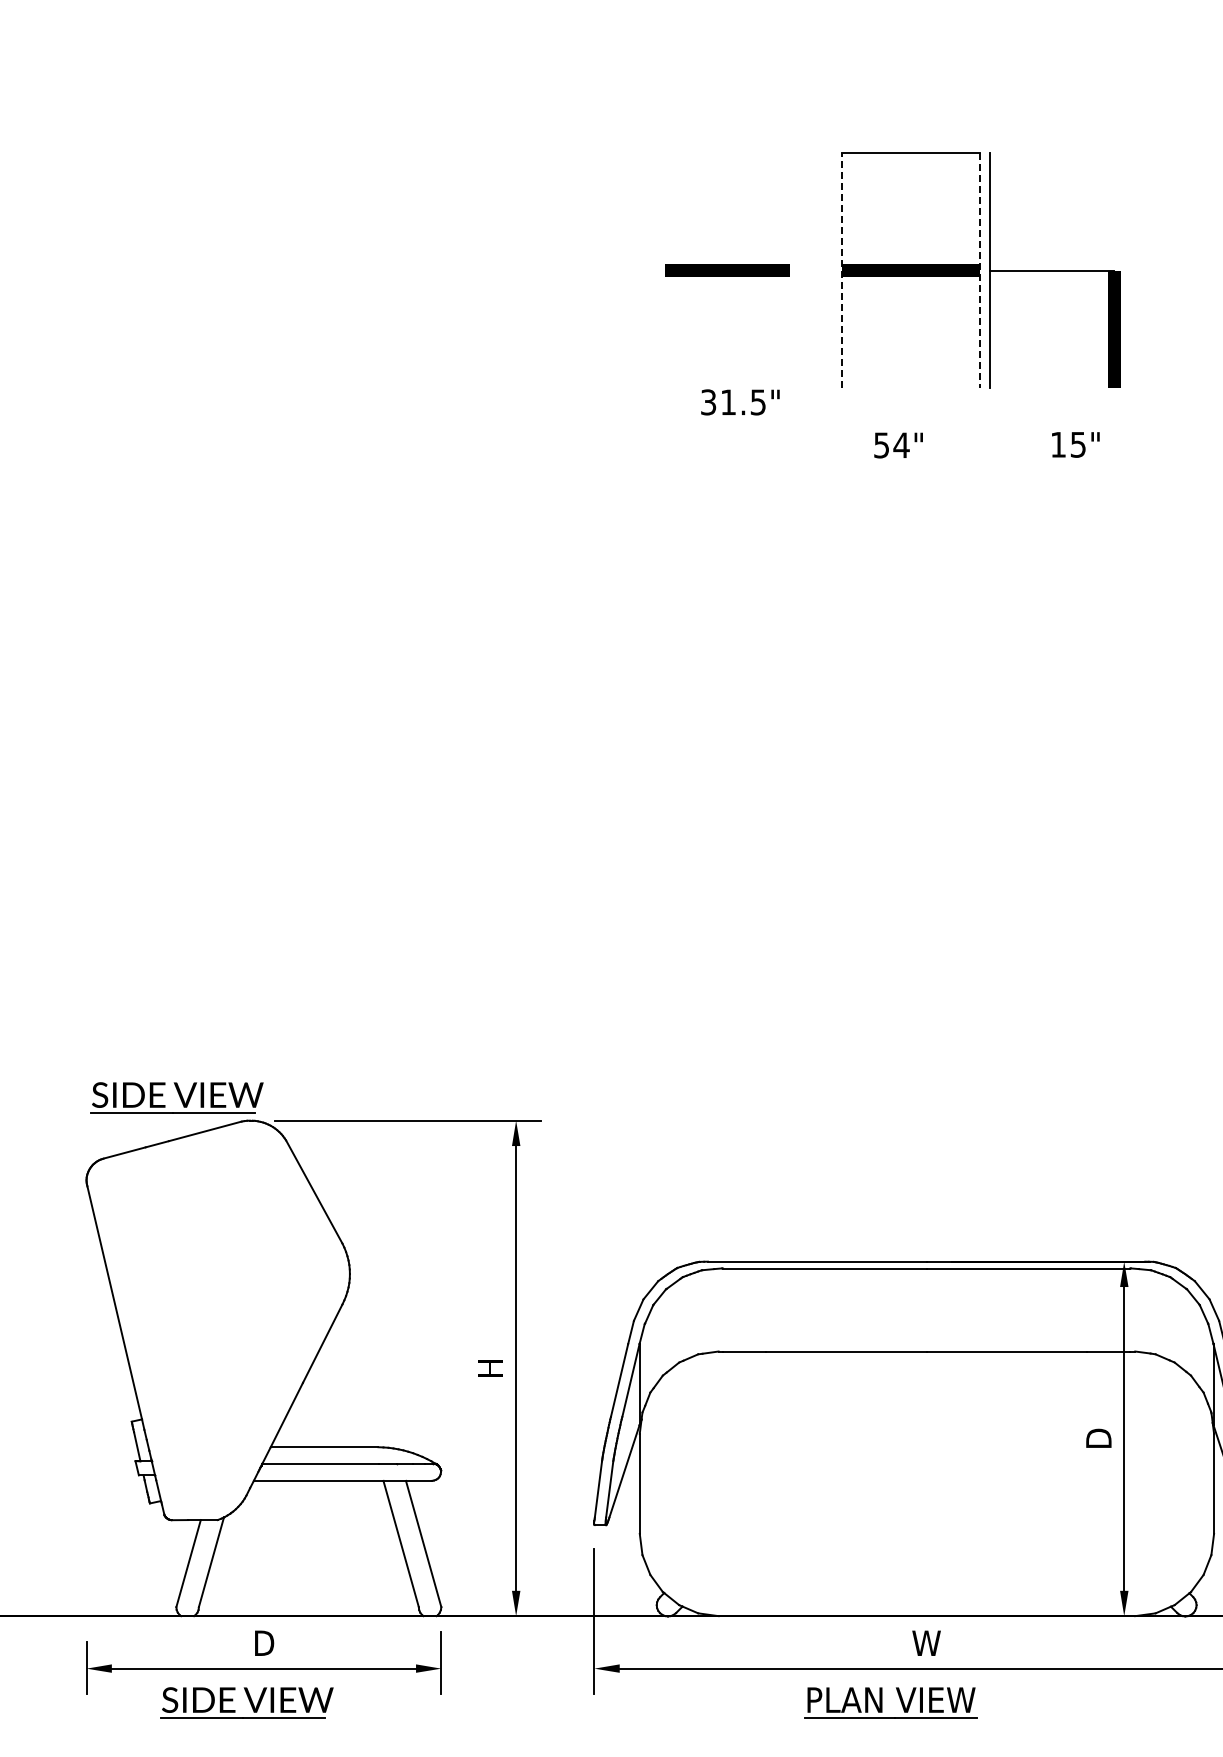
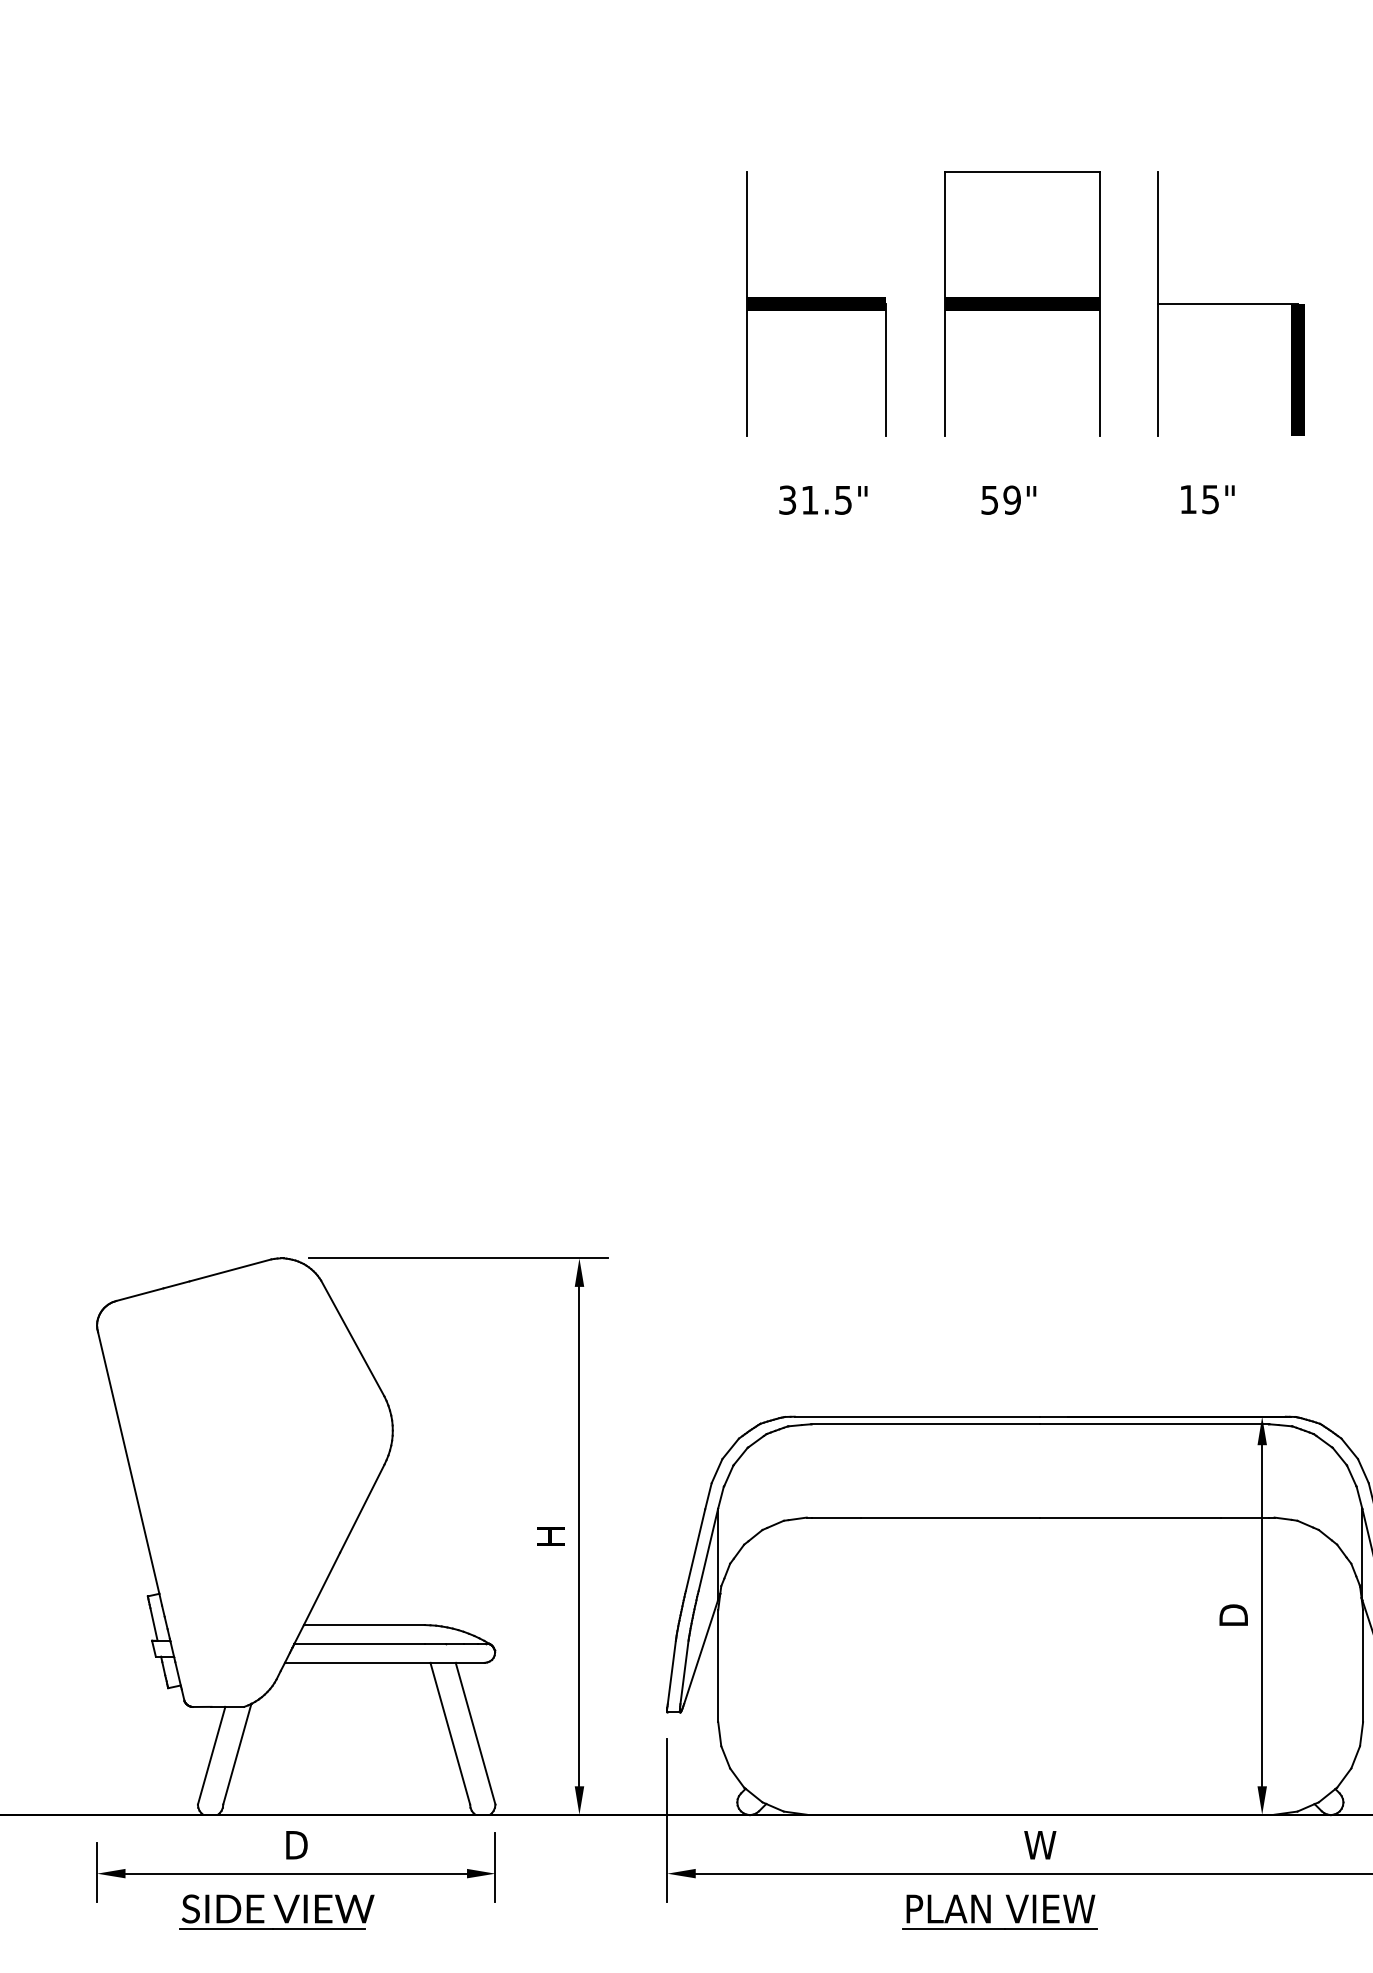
line: (665, 270) -> (747, 303), added
line: (841, 270) -> (944, 303), dashed -> solid
line: (979, 270) -> (1099, 303), dashed -> solid
part: (1054, 270) -> (1231, 303), moved
line: (789, 329) -> (886, 370), added
text: (740, 402) -> (823, 500), moved
text: (901, 445) -> (1012, 500), 54" -> 59"
part: (176, 1097) -> (198, 1232), removed

